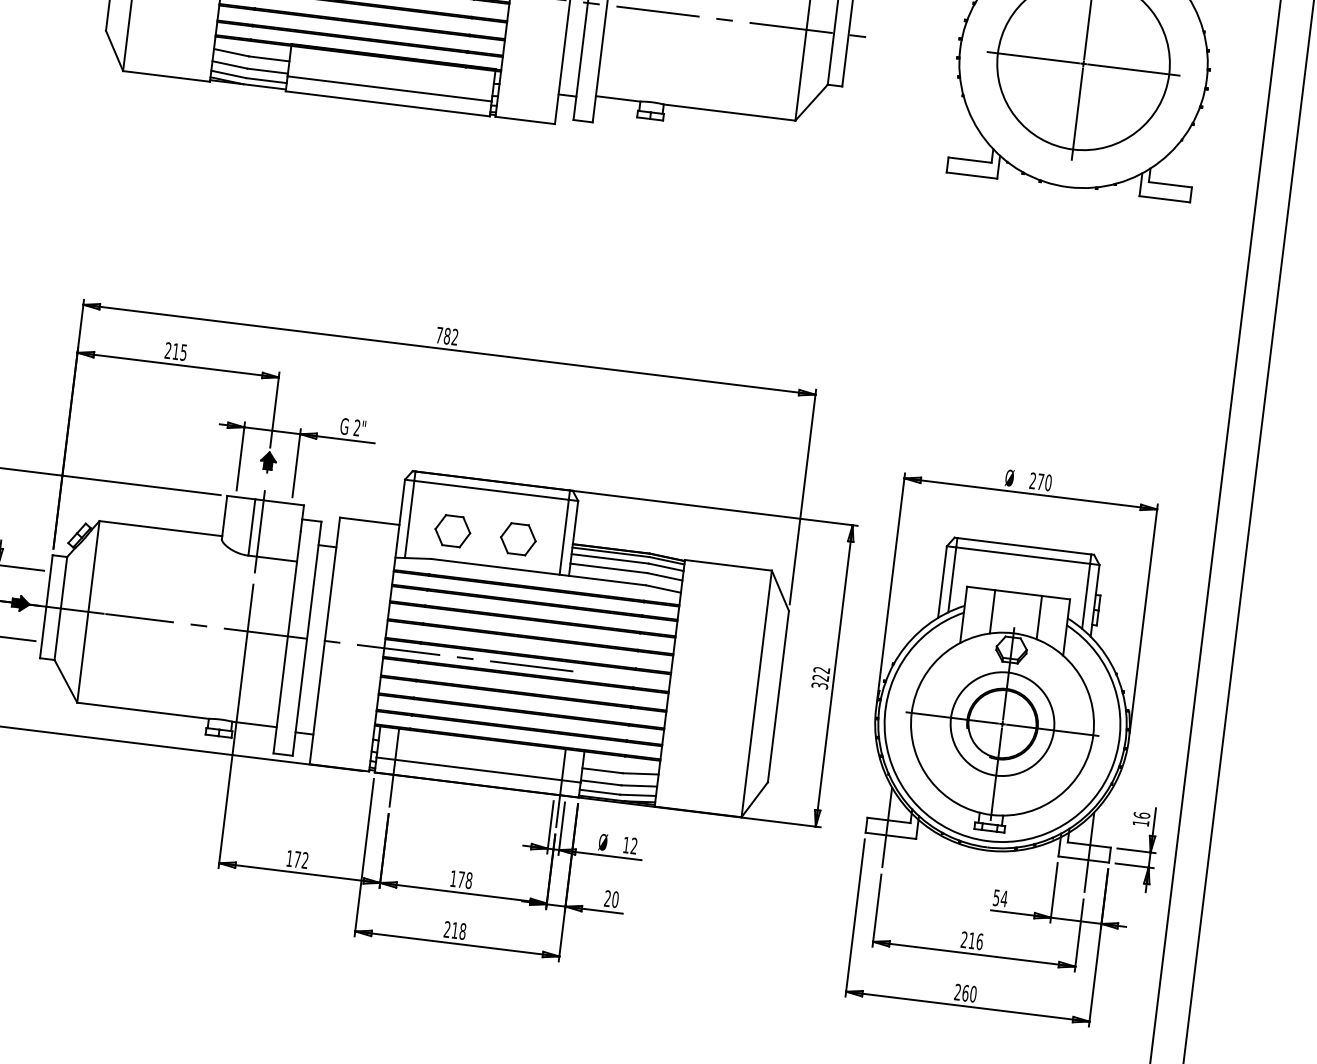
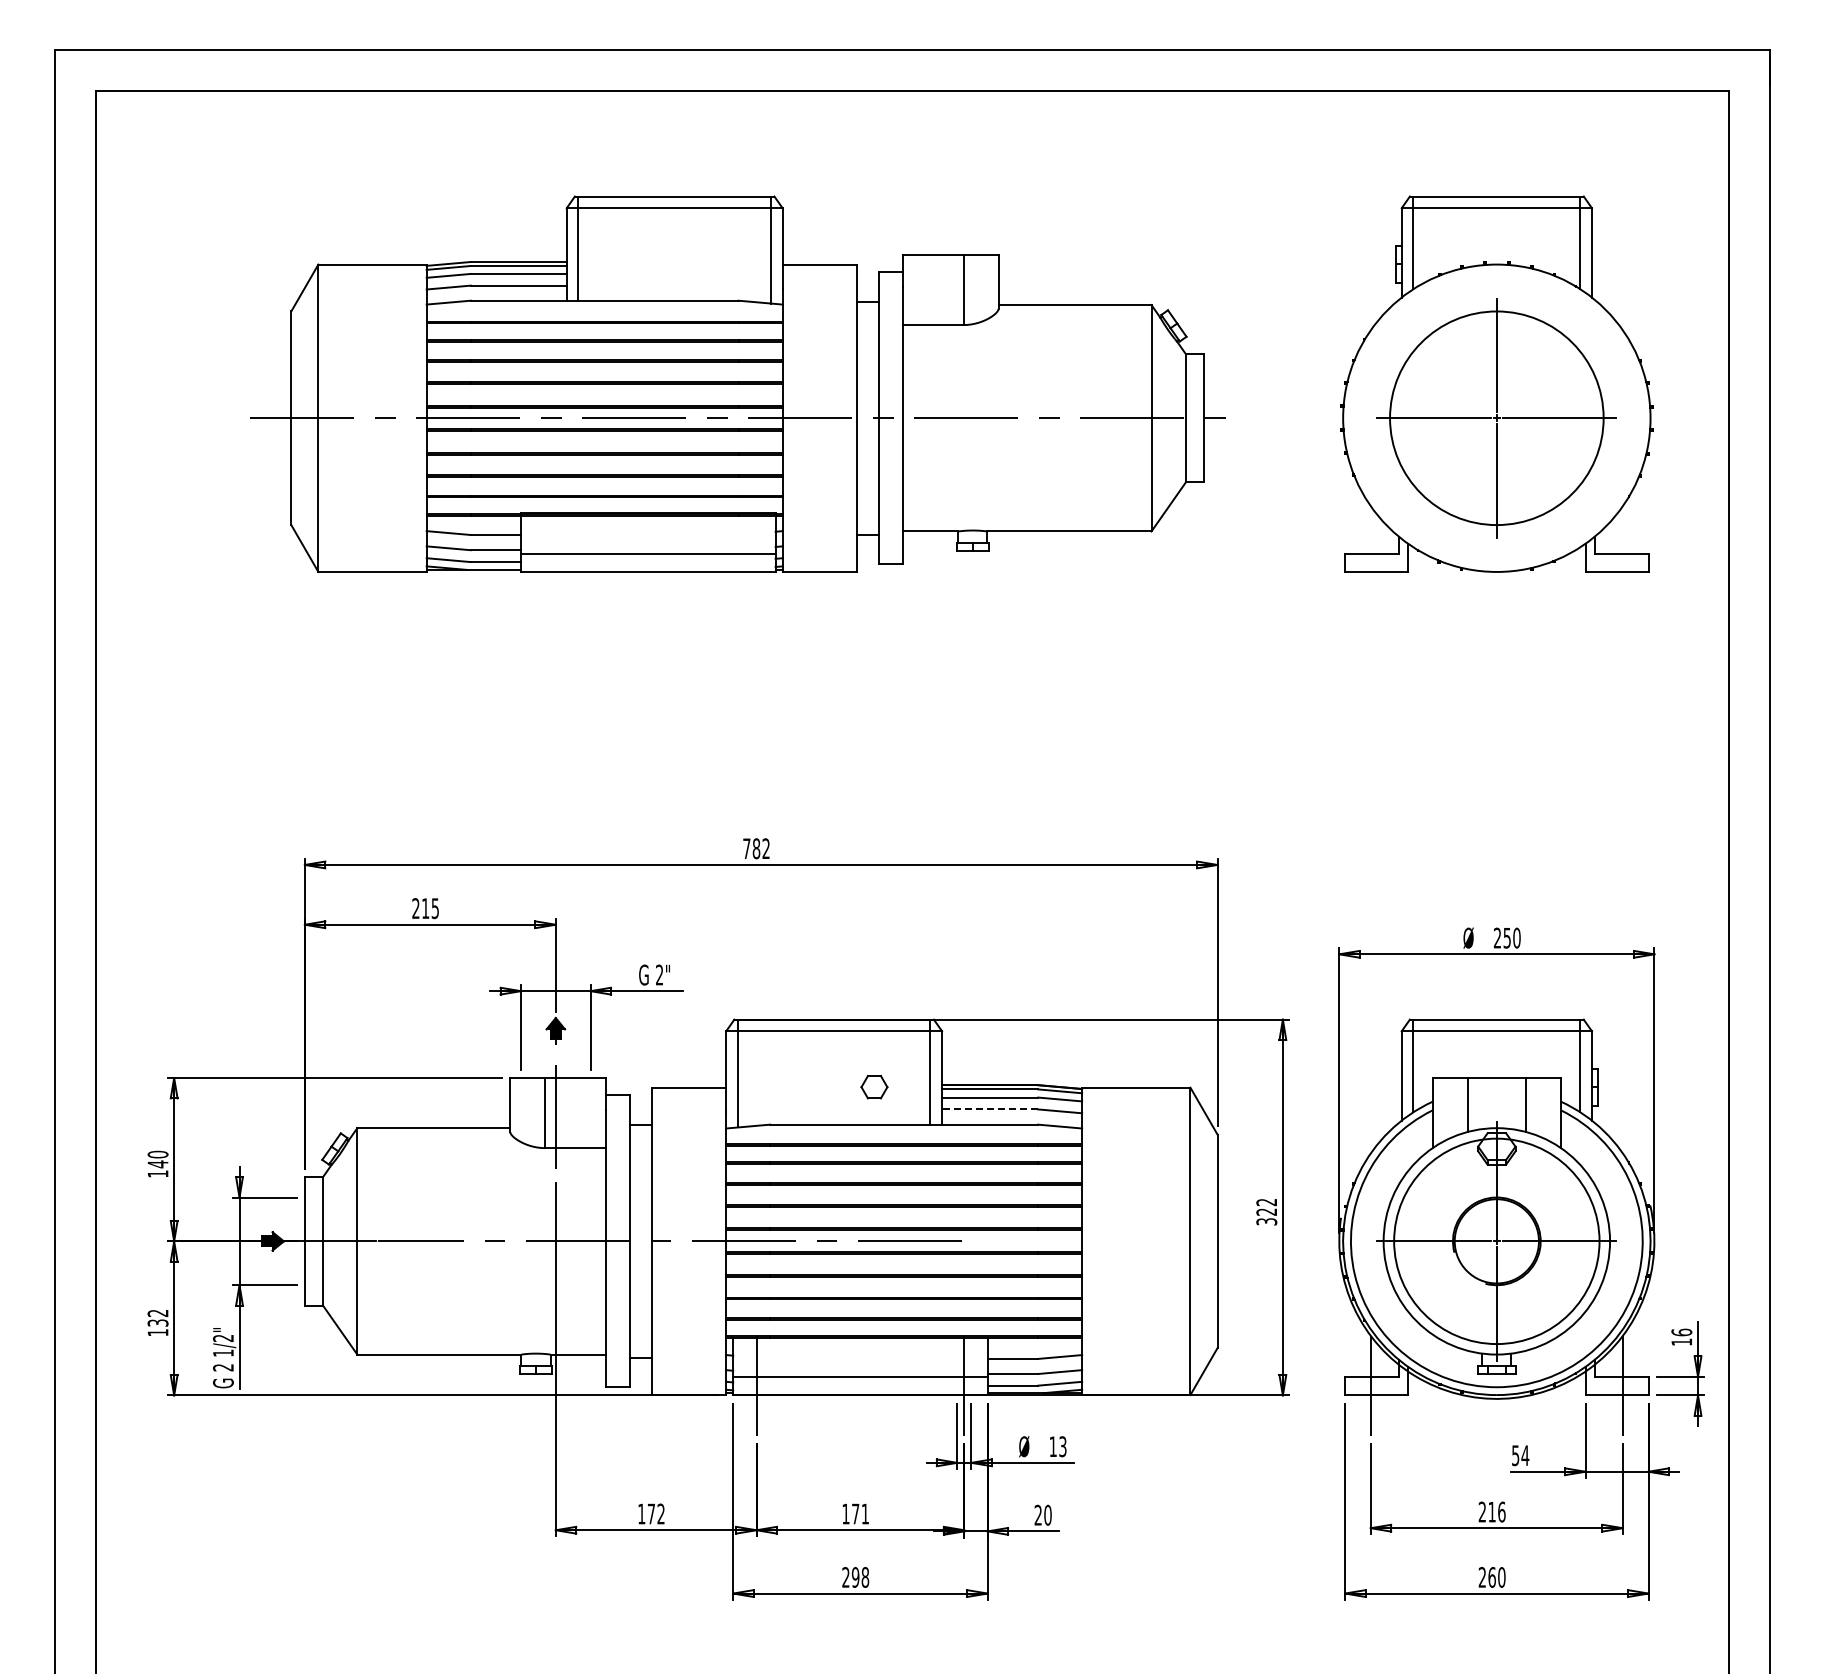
text: (1040, 482) -> (1506, 938), 270 -> 250
part: (452, 530) -> (792, 1086), removed
part: (518, 538) -> (874, 1086), size x0.6
line: (608, 568) -> (989, 1109), solid -> dashed
circle: (1002, 724) -> (1496, 1241), size x1.6
text: (633, 845) -> (1062, 1446), 12 -> 13
text: (469, 880) -> (865, 1513), 178 -> 171
text: (454, 930) -> (855, 1577), 218 -> 298

